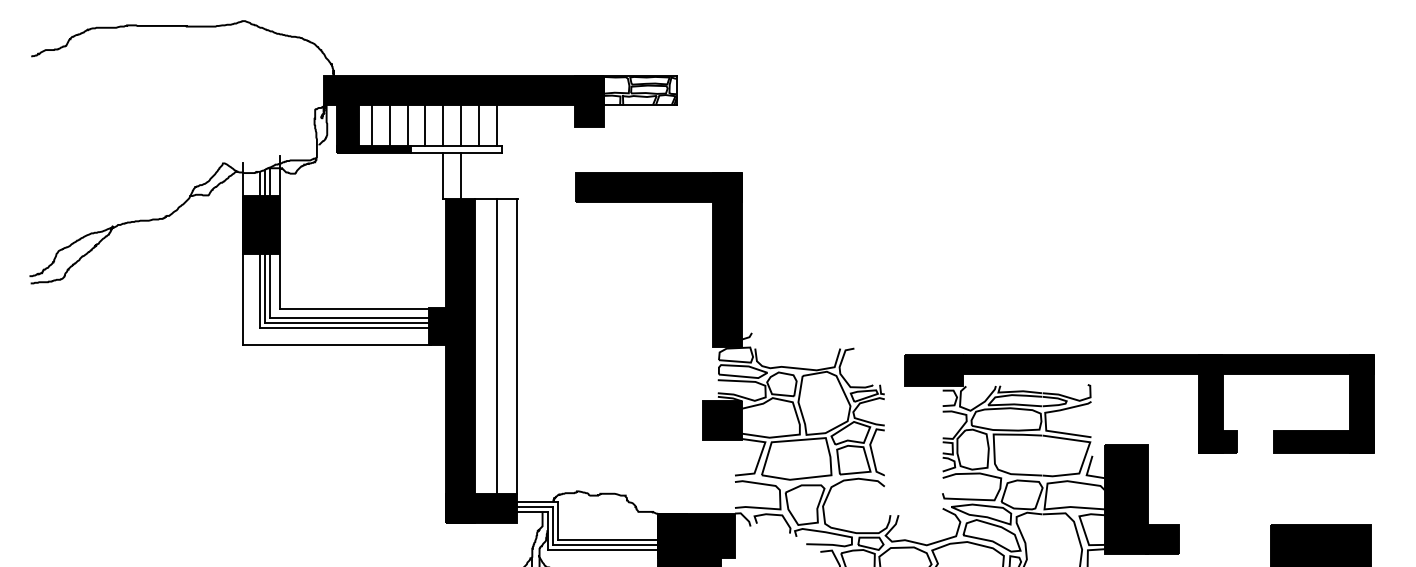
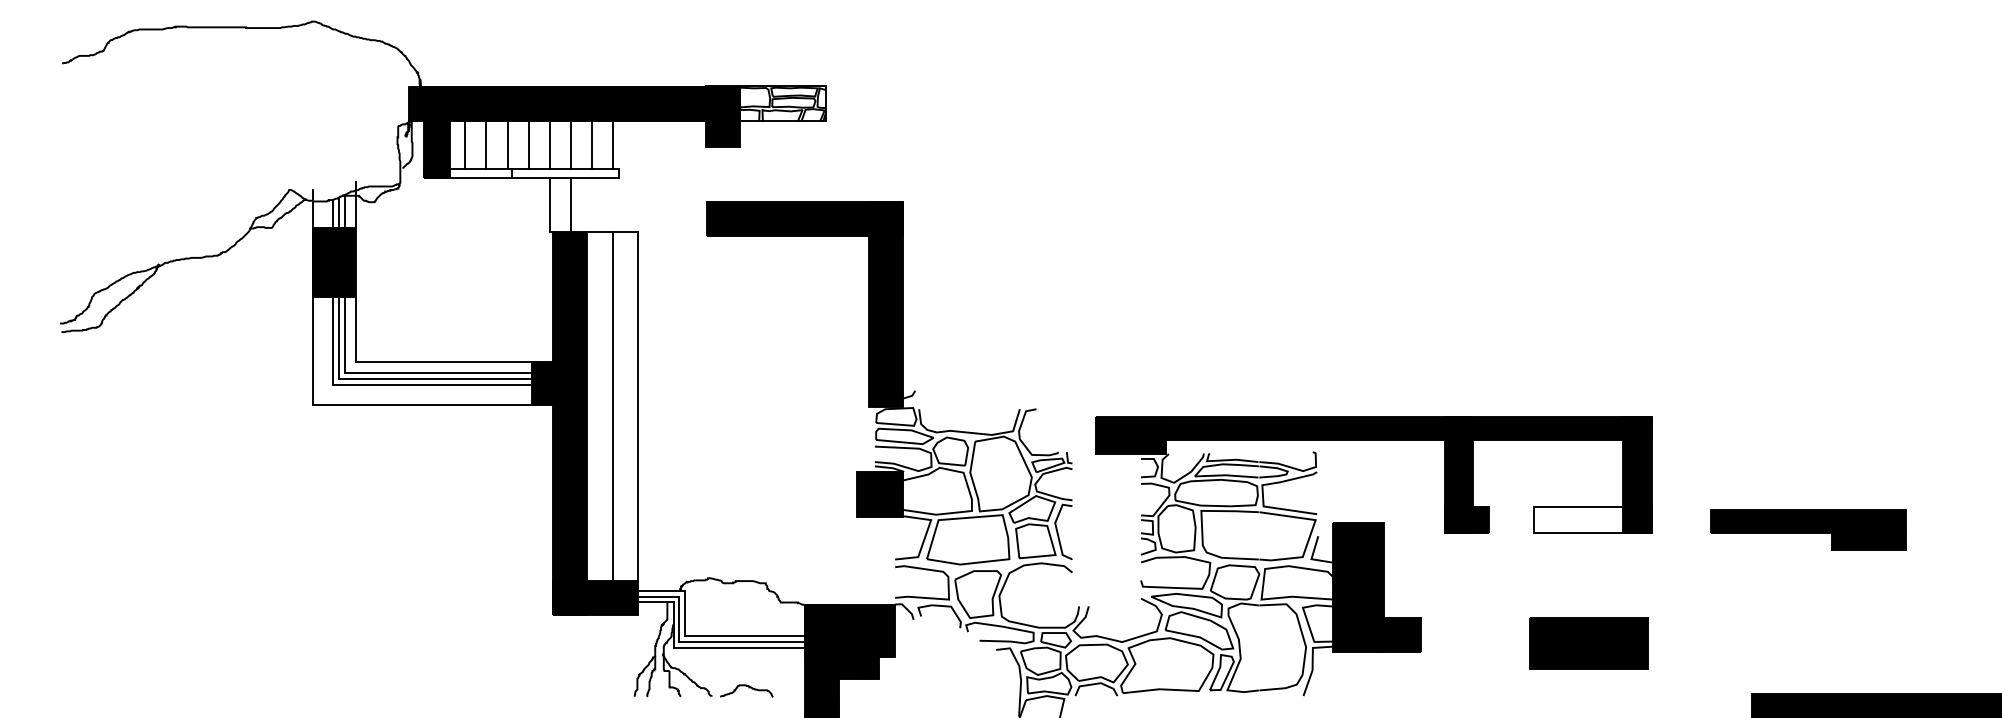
fill: (373, 149) -> (467, 173), removed
fill: (1324, 441) -> (1592, 519), removed

